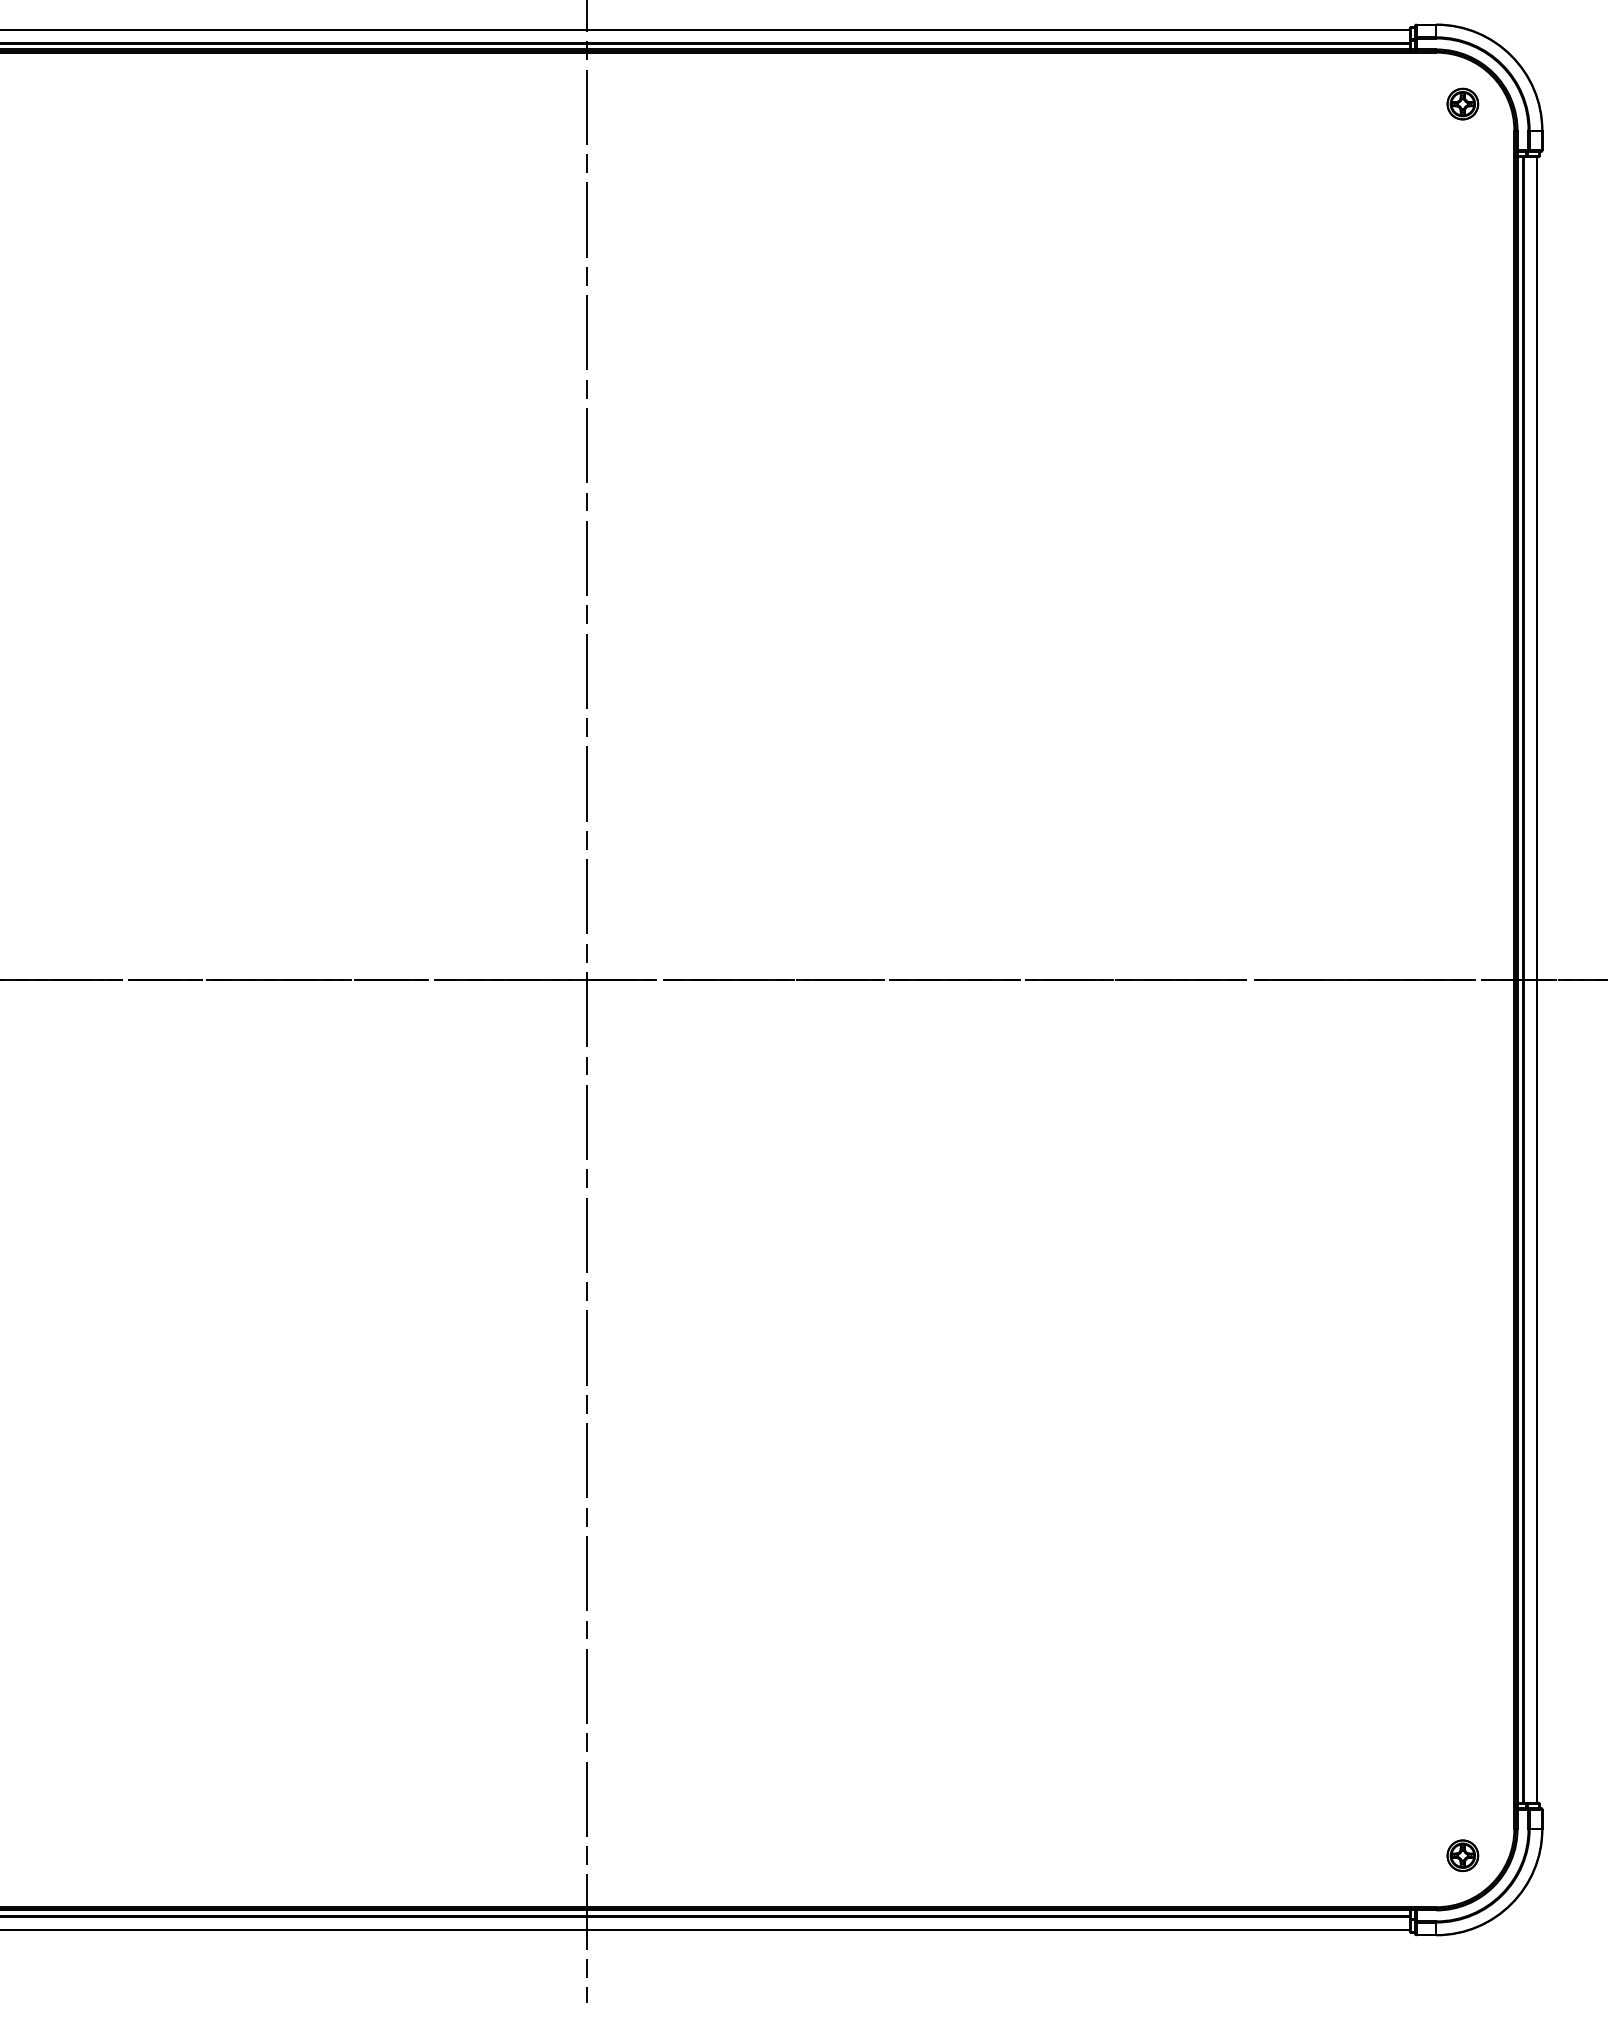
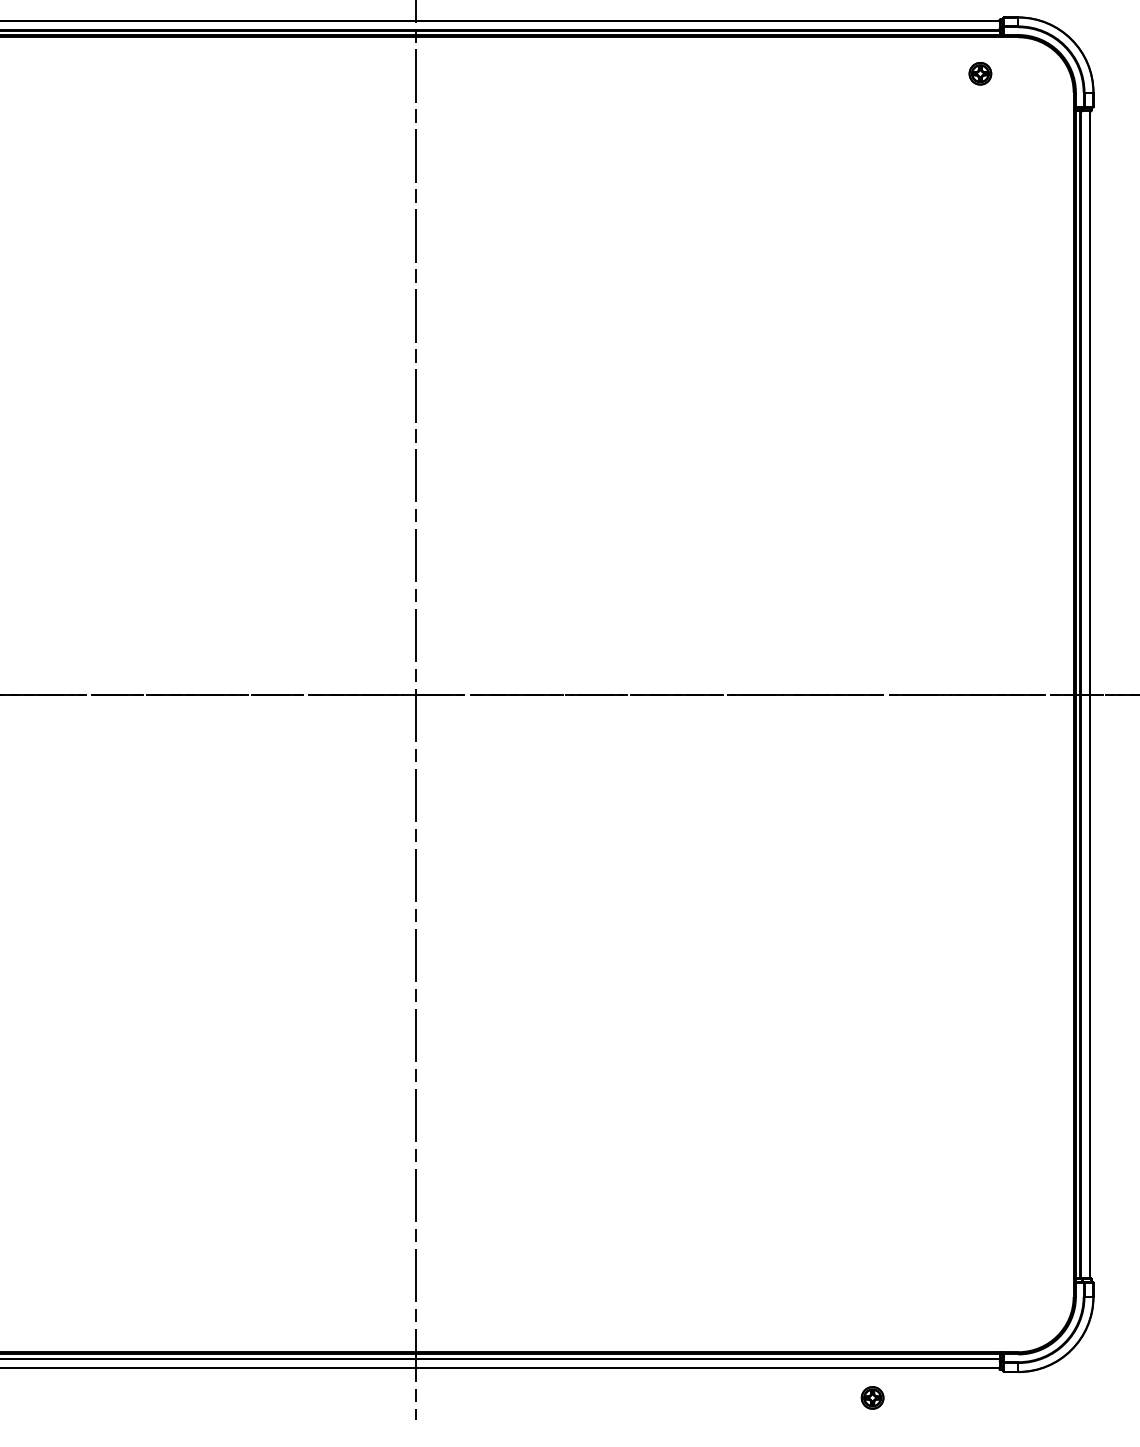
part: (1462, 103) -> (980, 73), moved
part: (1462, 1855) -> (872, 1397), moved

